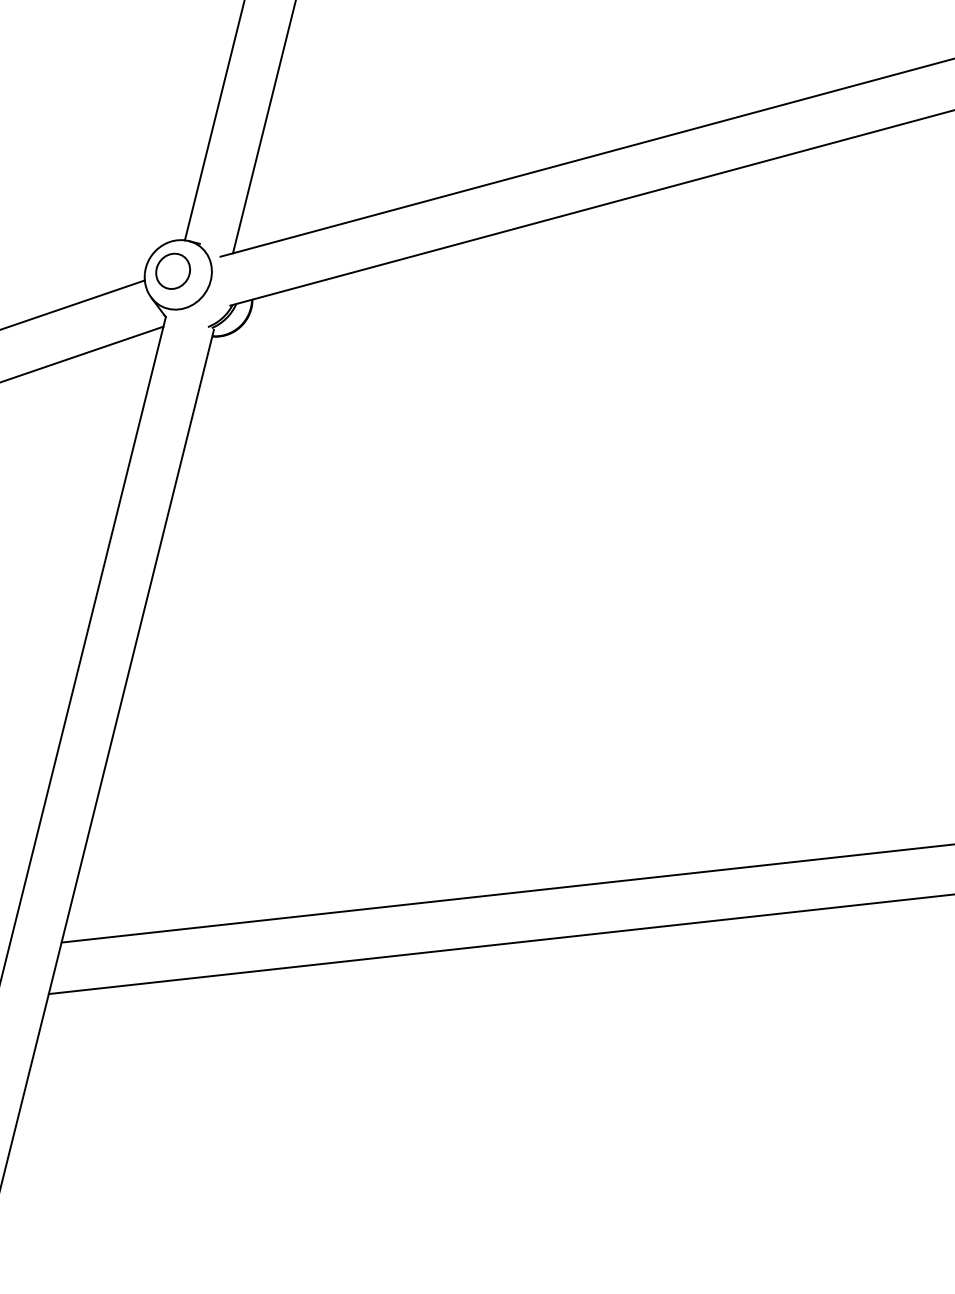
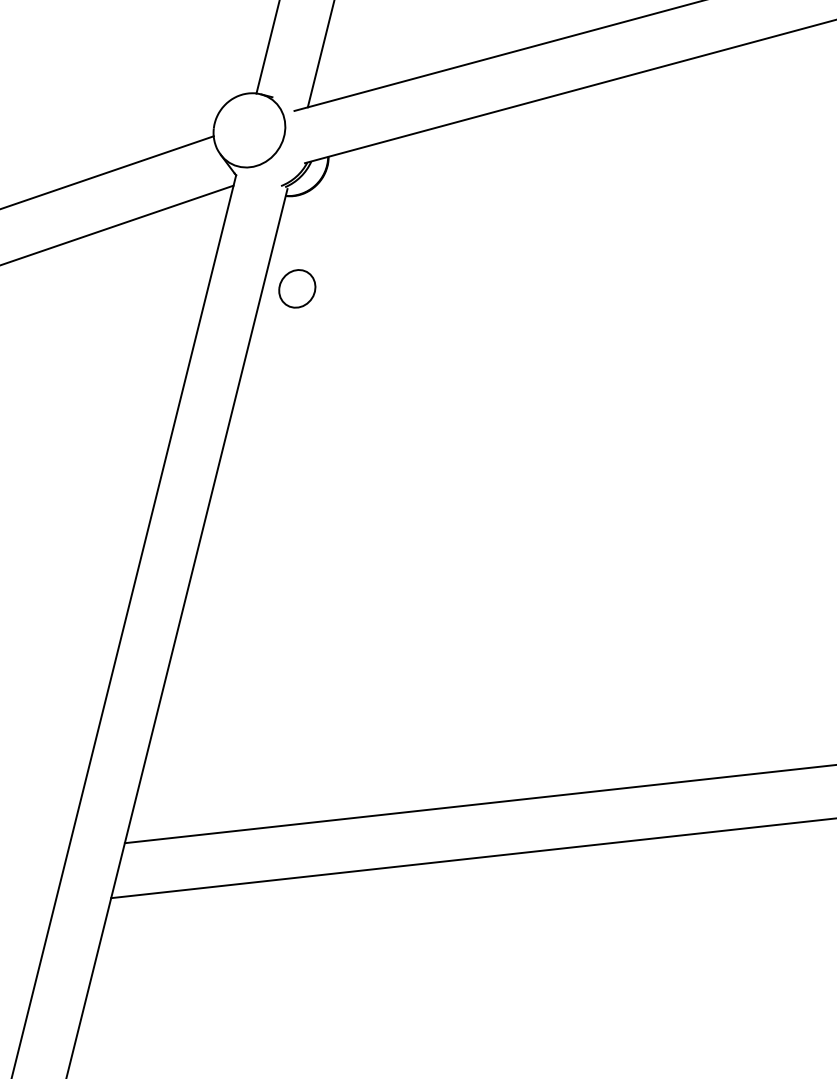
part: (173, 270) -> (297, 287), moved

